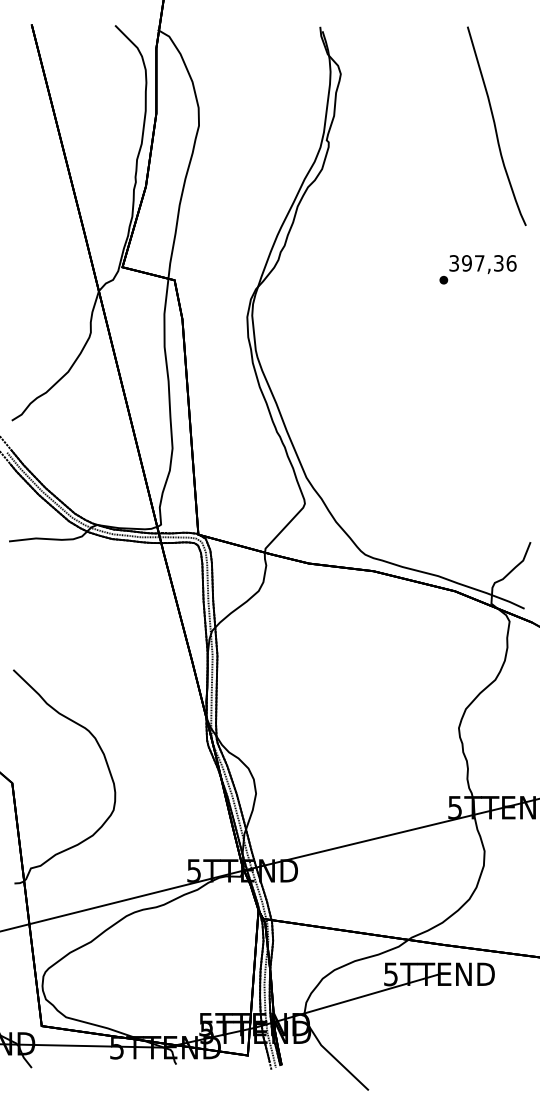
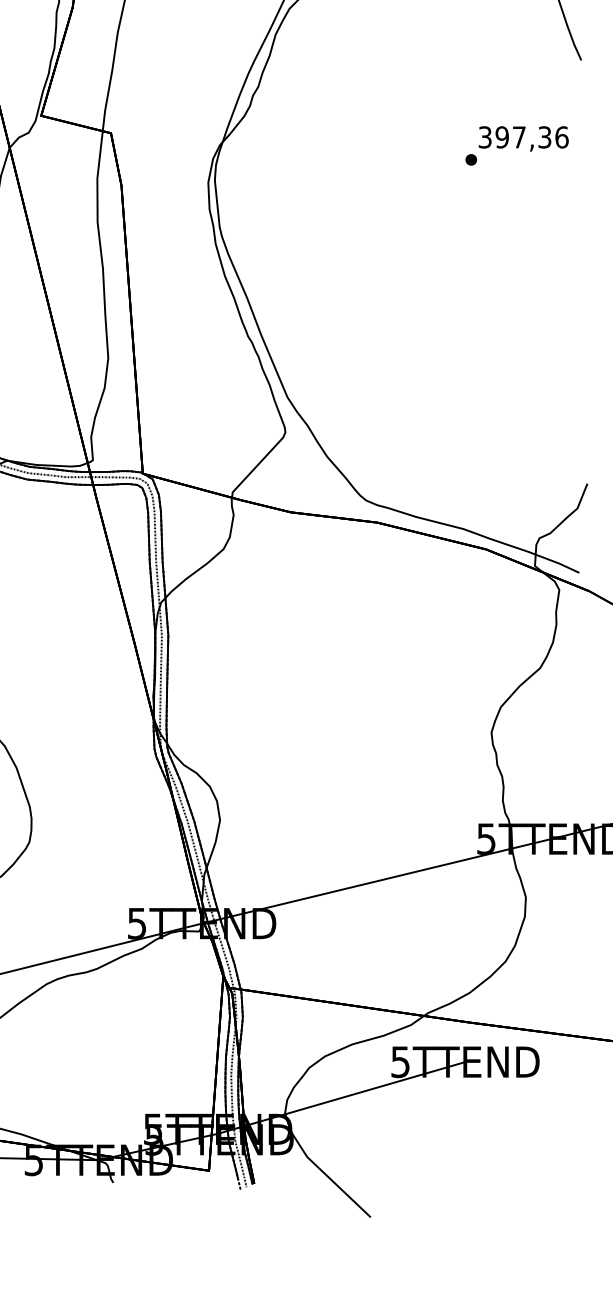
text: (477, 269) -> (516, 145), moved

